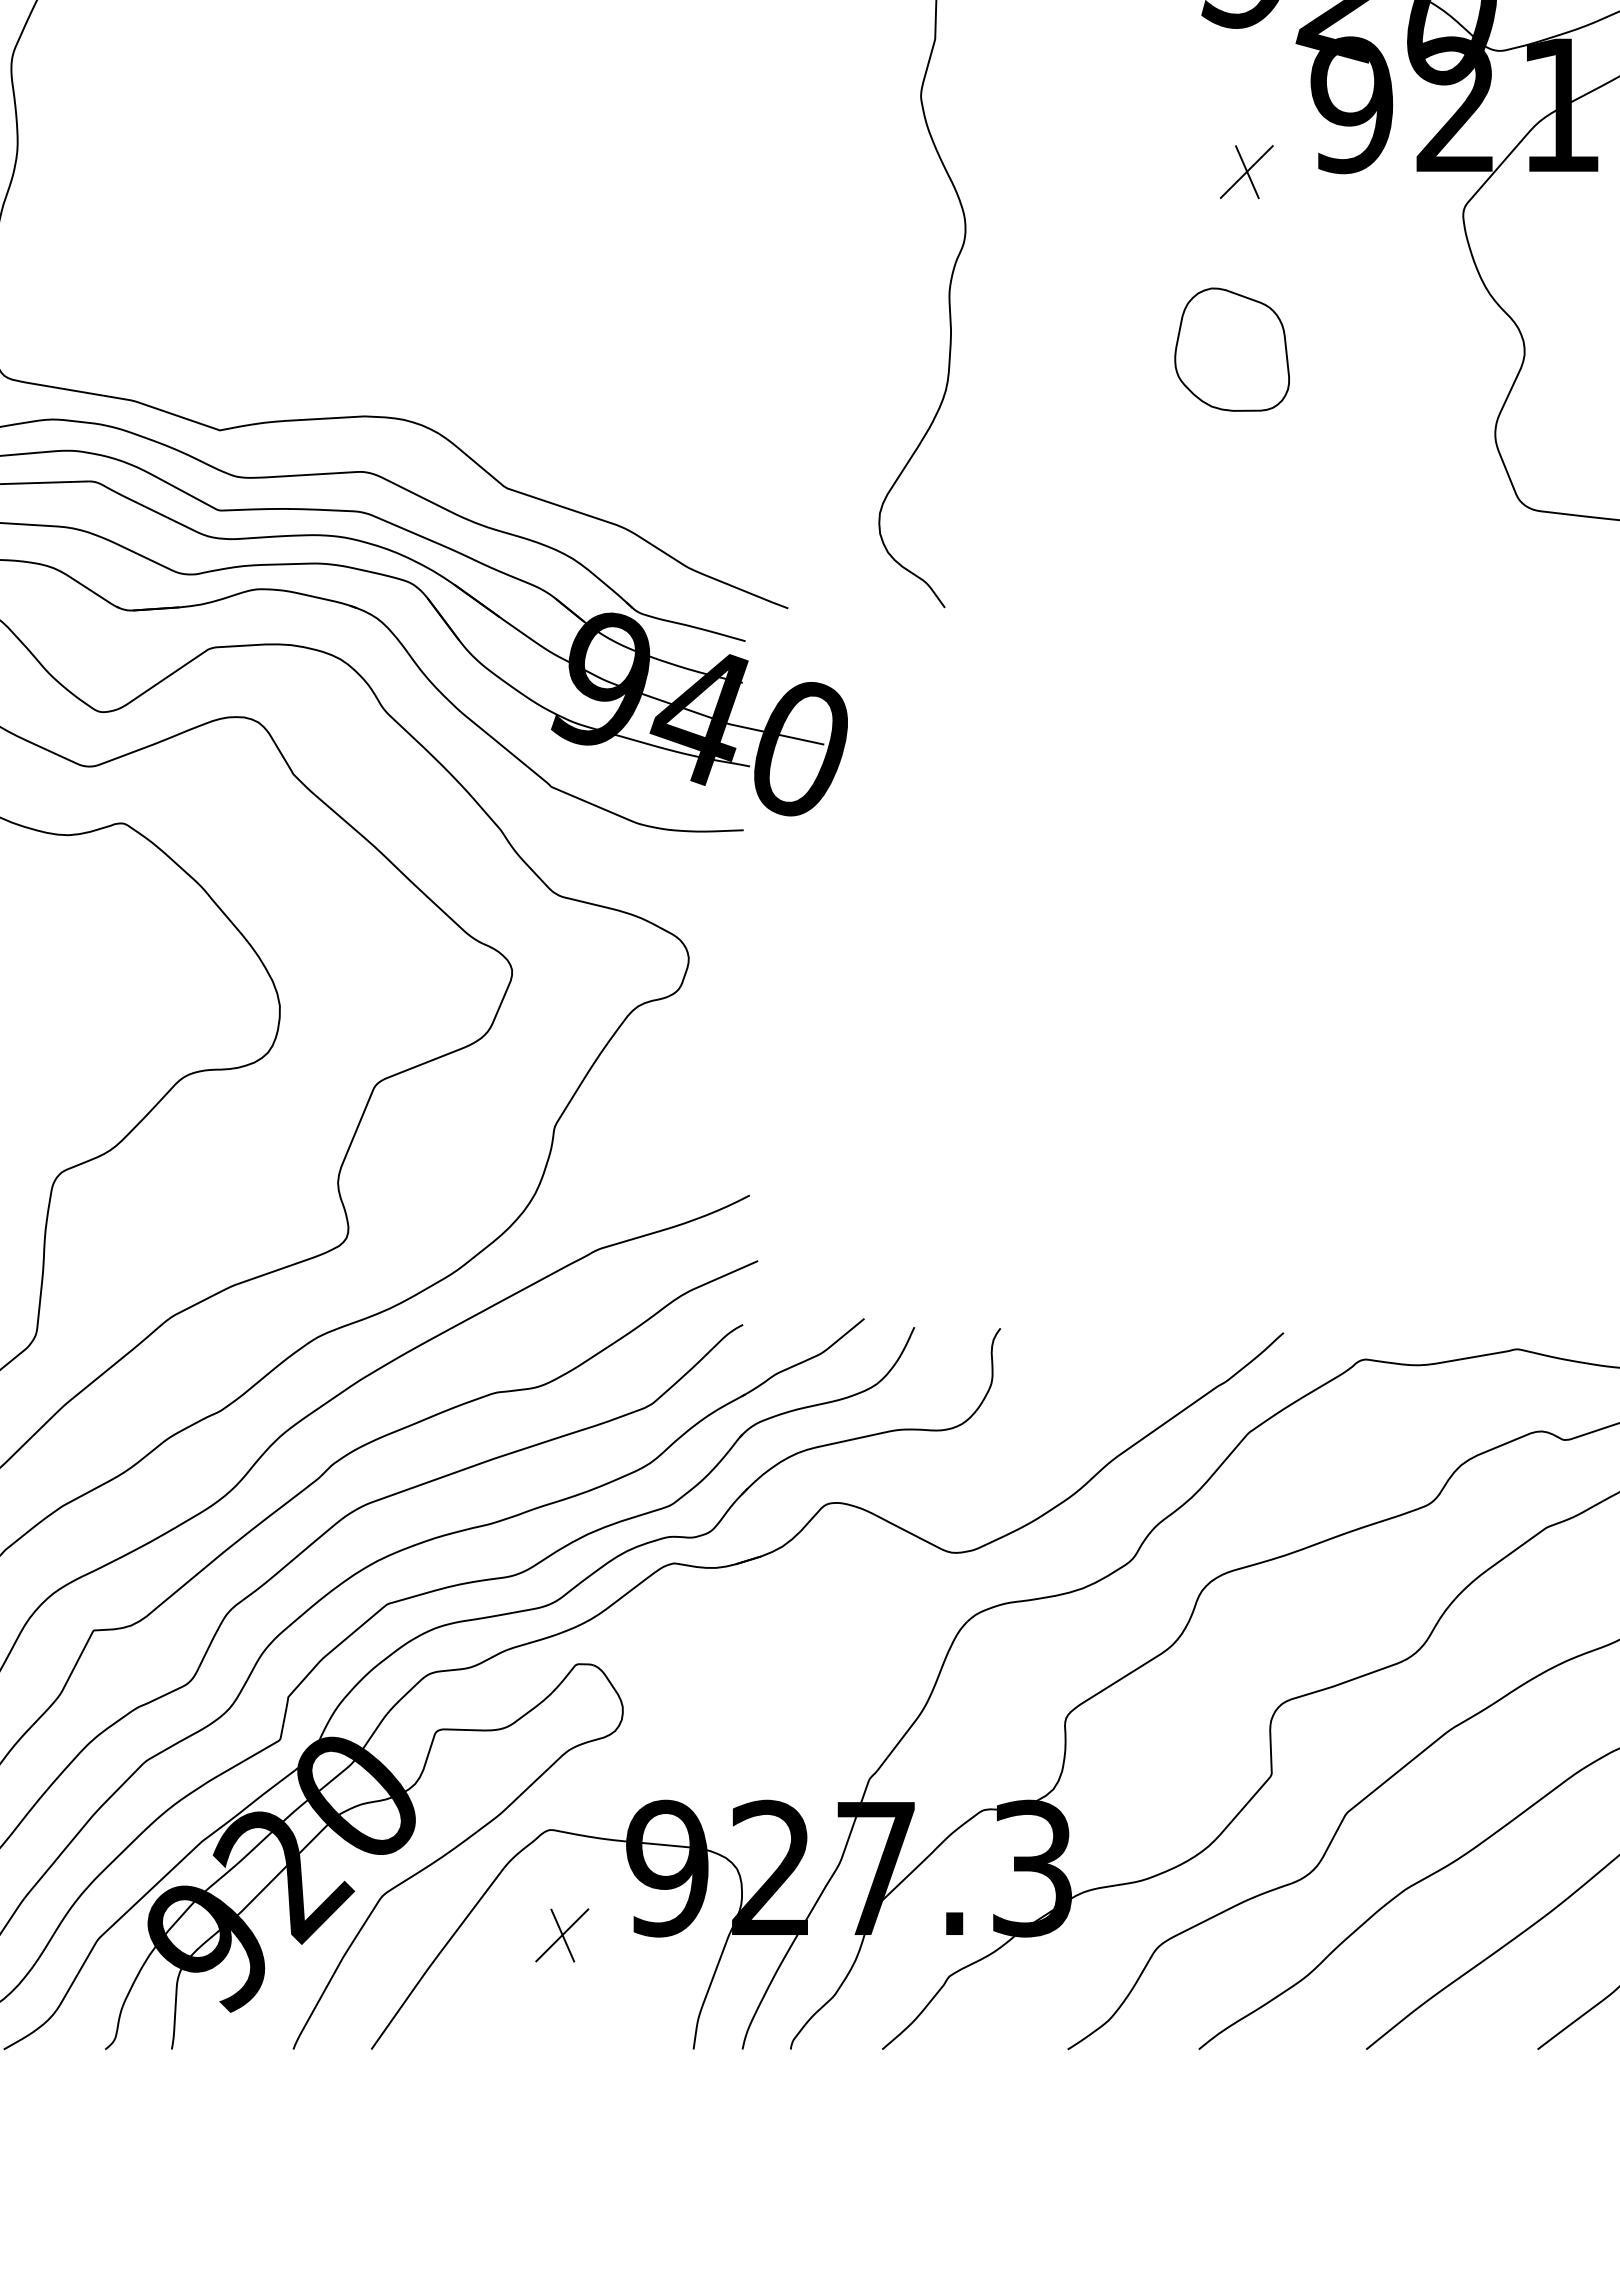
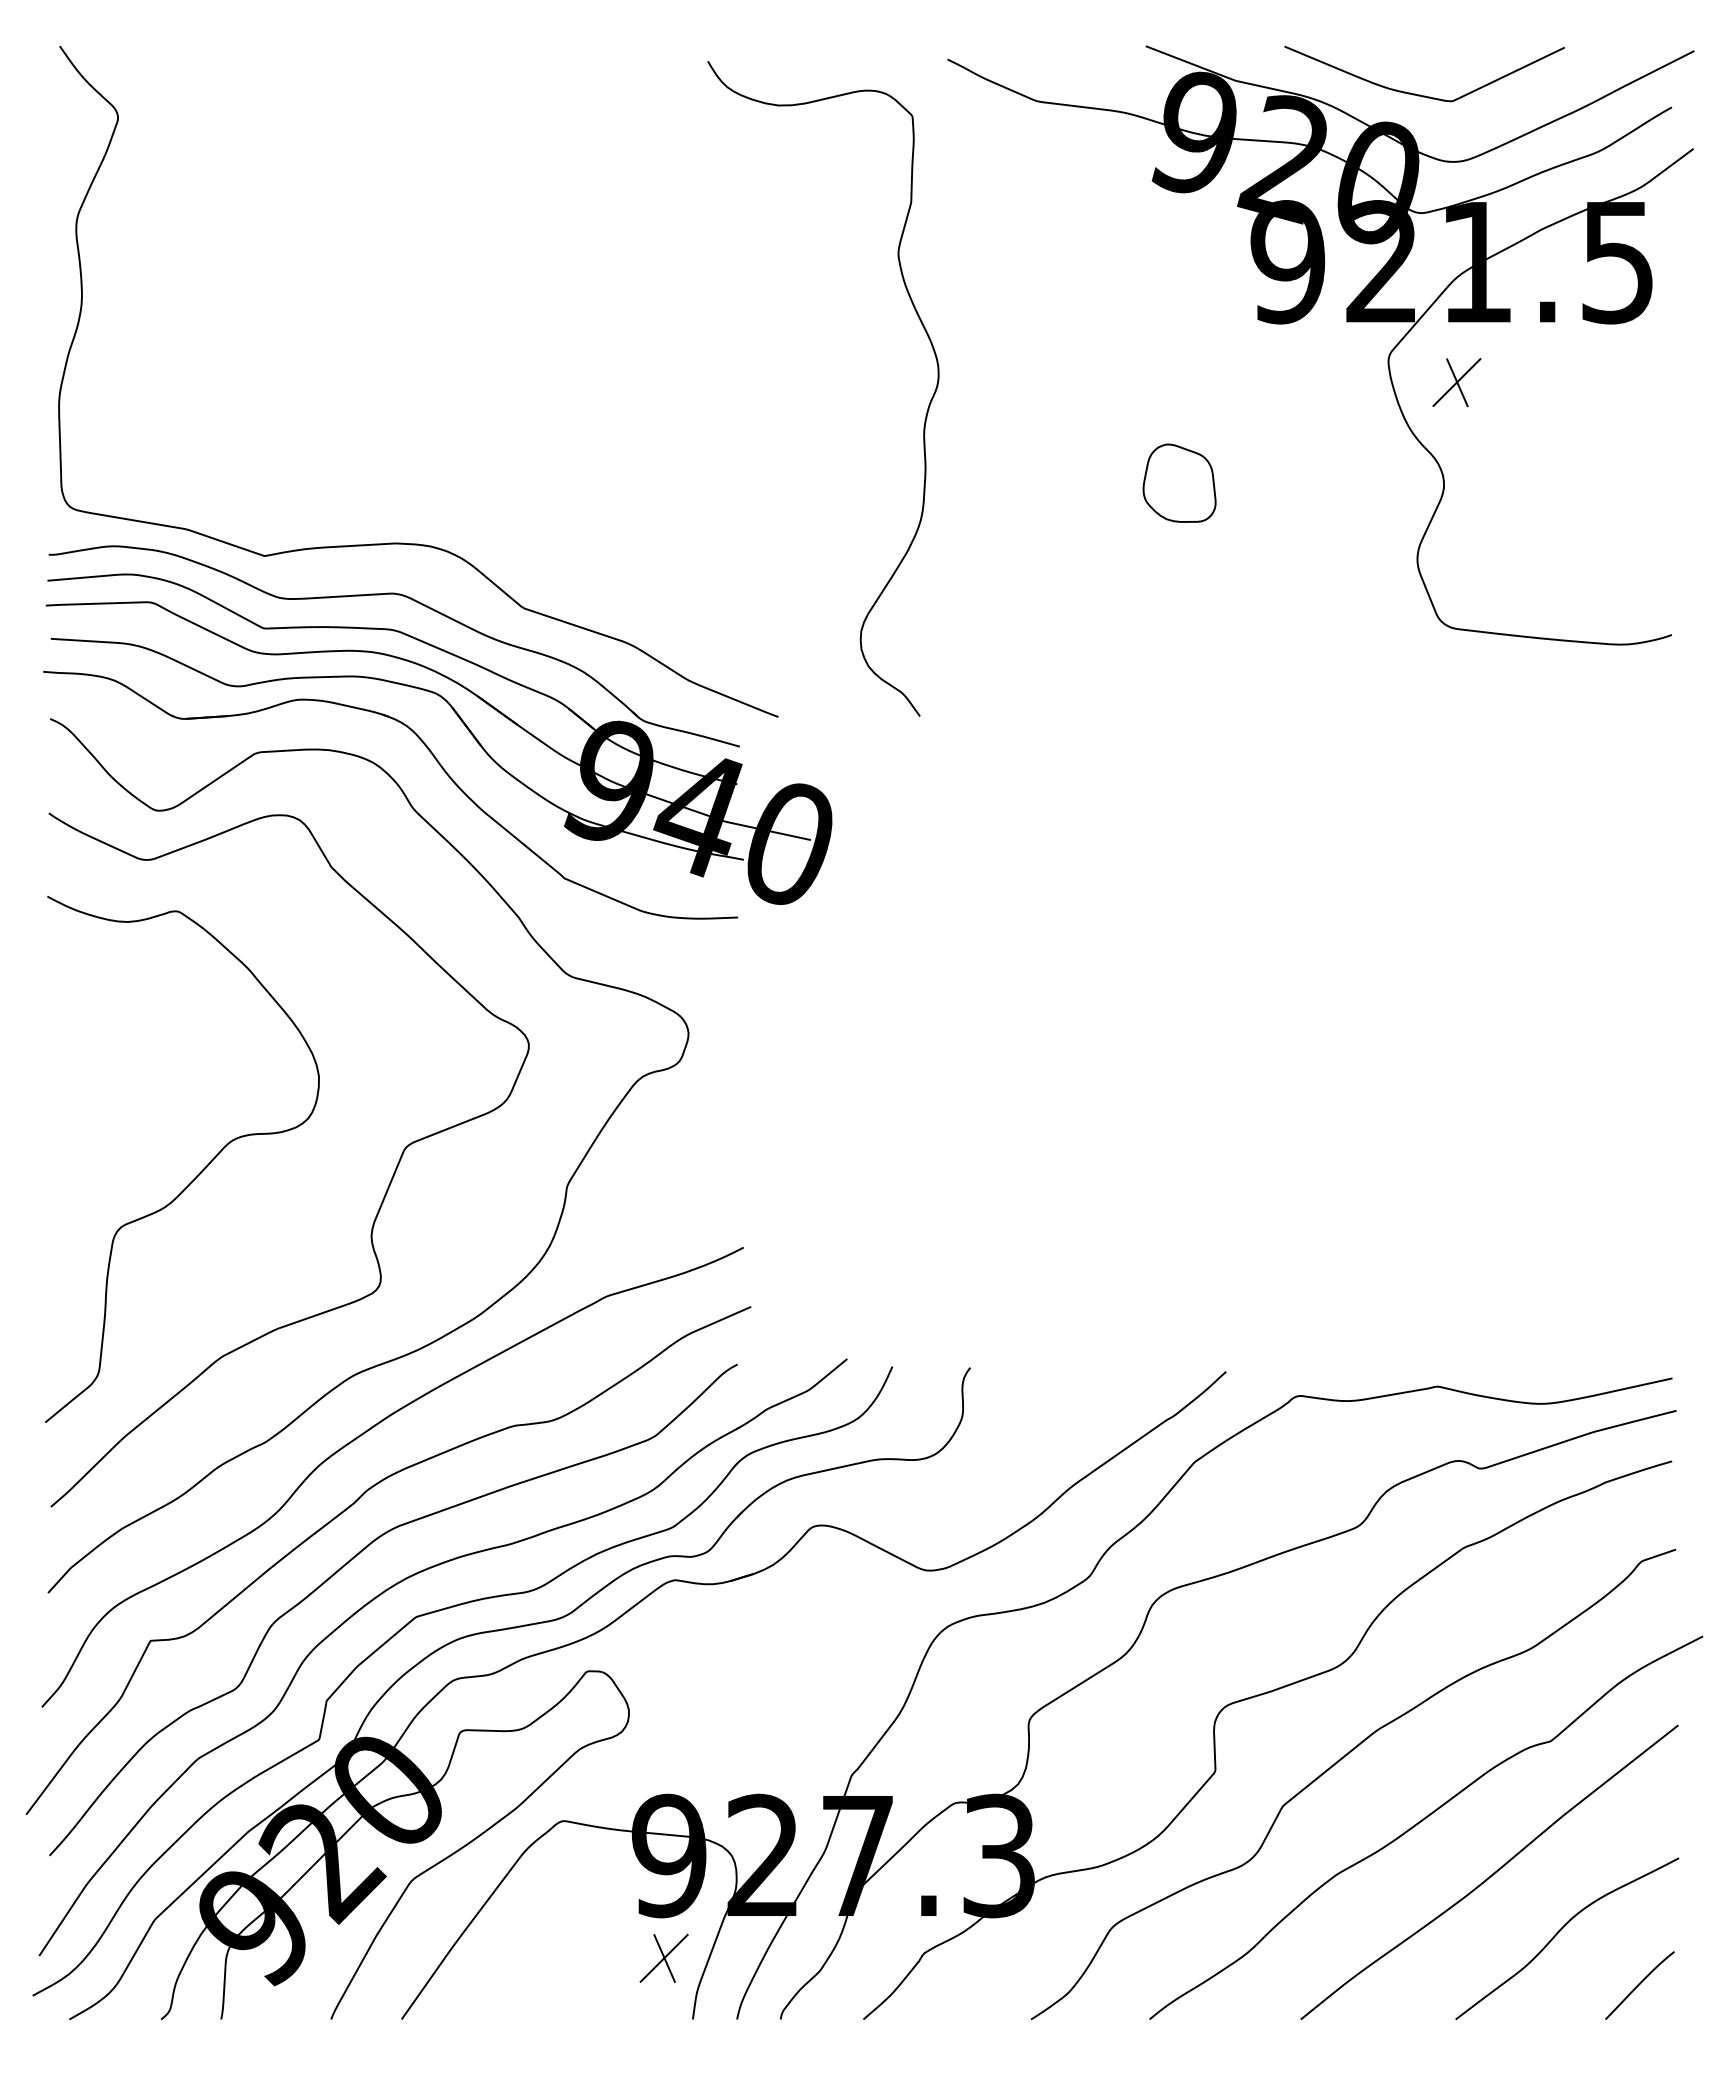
part: (1246, 171) -> (1456, 382), moved
part: (1231, 350) -> (1179, 483), size x0.7
part: (561, 1934) -> (663, 1957), moved

